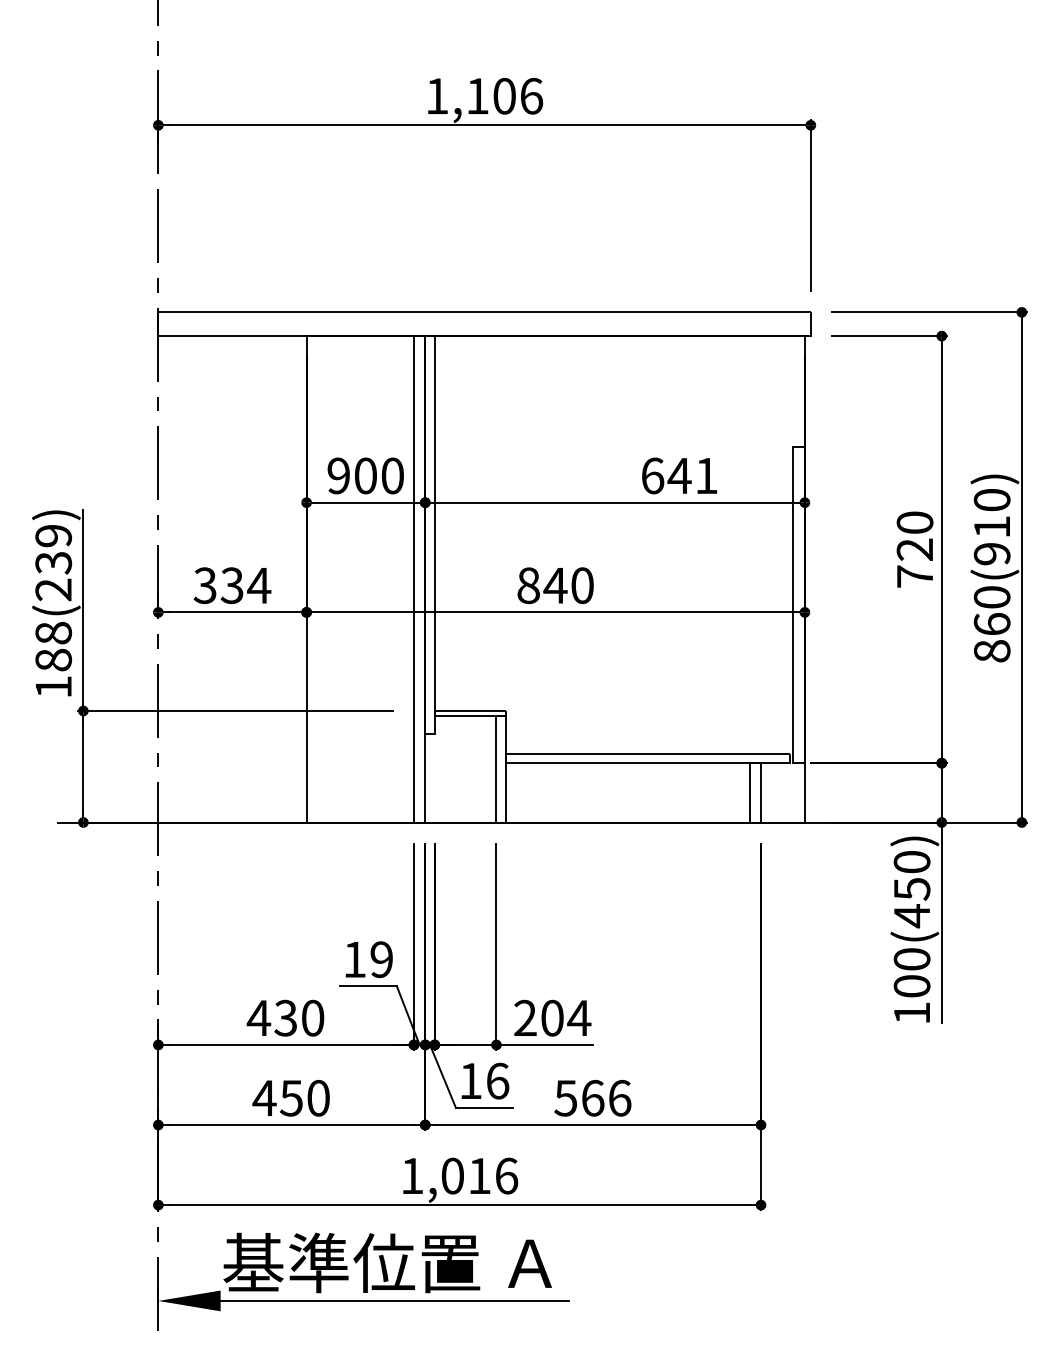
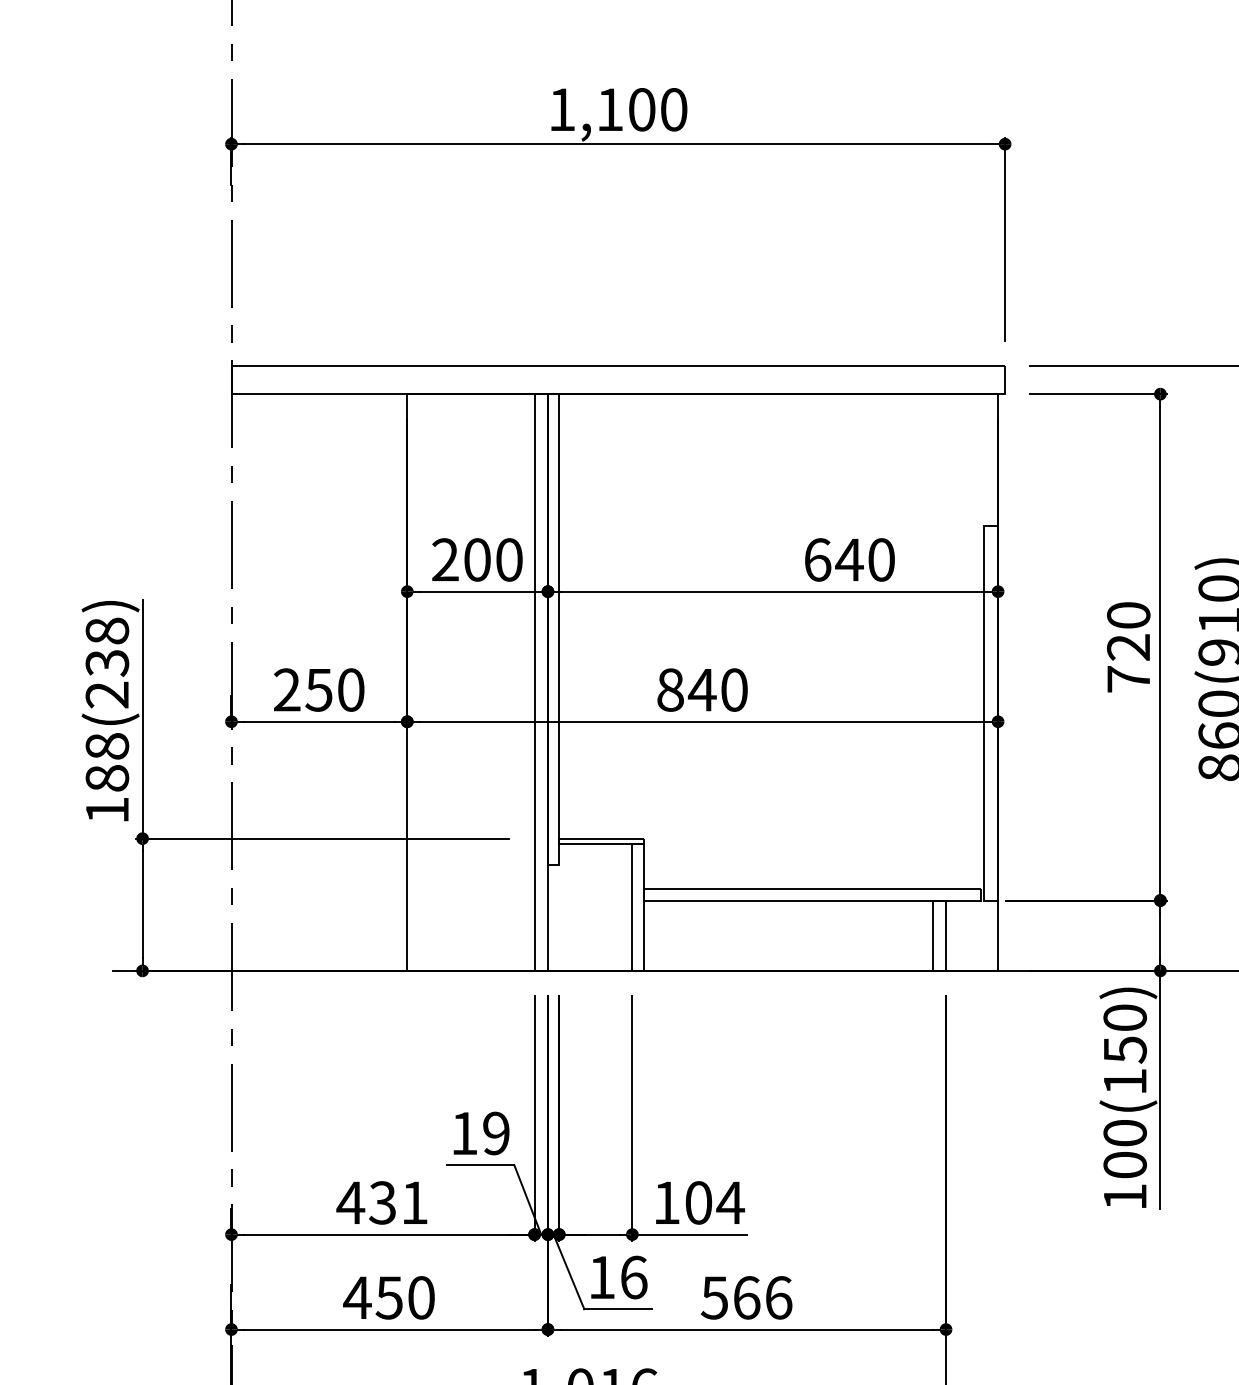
text: (531, 95) -> (673, 108), 1,106 -> 1,100
text: (706, 475) -> (881, 559), 641 -> 640
text: (338, 476) -> (445, 560), 900 -> 200
text: (53, 535) -> (107, 630), 188(239) -> 188(238)
text: (232, 585) -> (319, 689), 334 -> 250
text: (911, 916) -> (1124, 1082), 100(450) -> 100(150)
text: (313, 1017) -> (415, 1202), 430 -> 431
text: (525, 1017) -> (666, 1202), 204 -> 104

